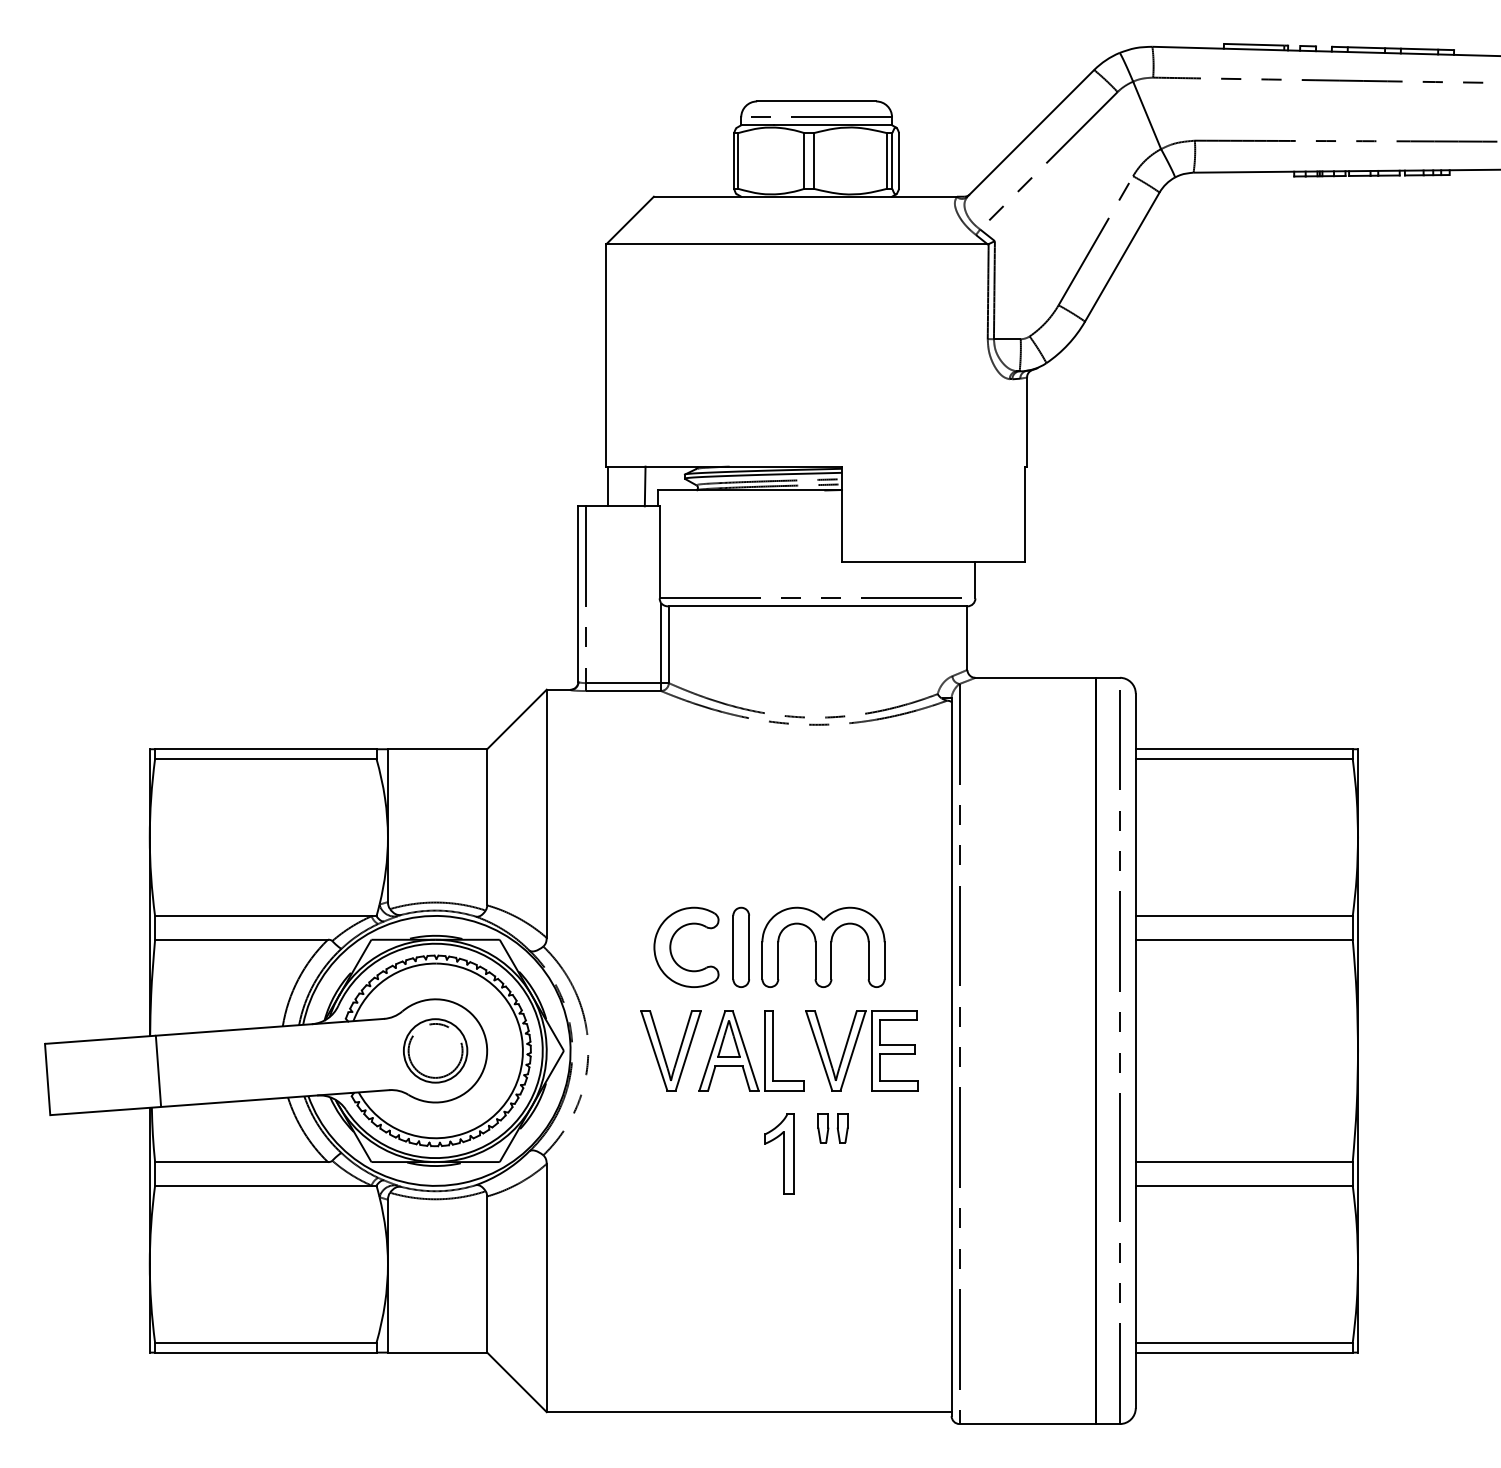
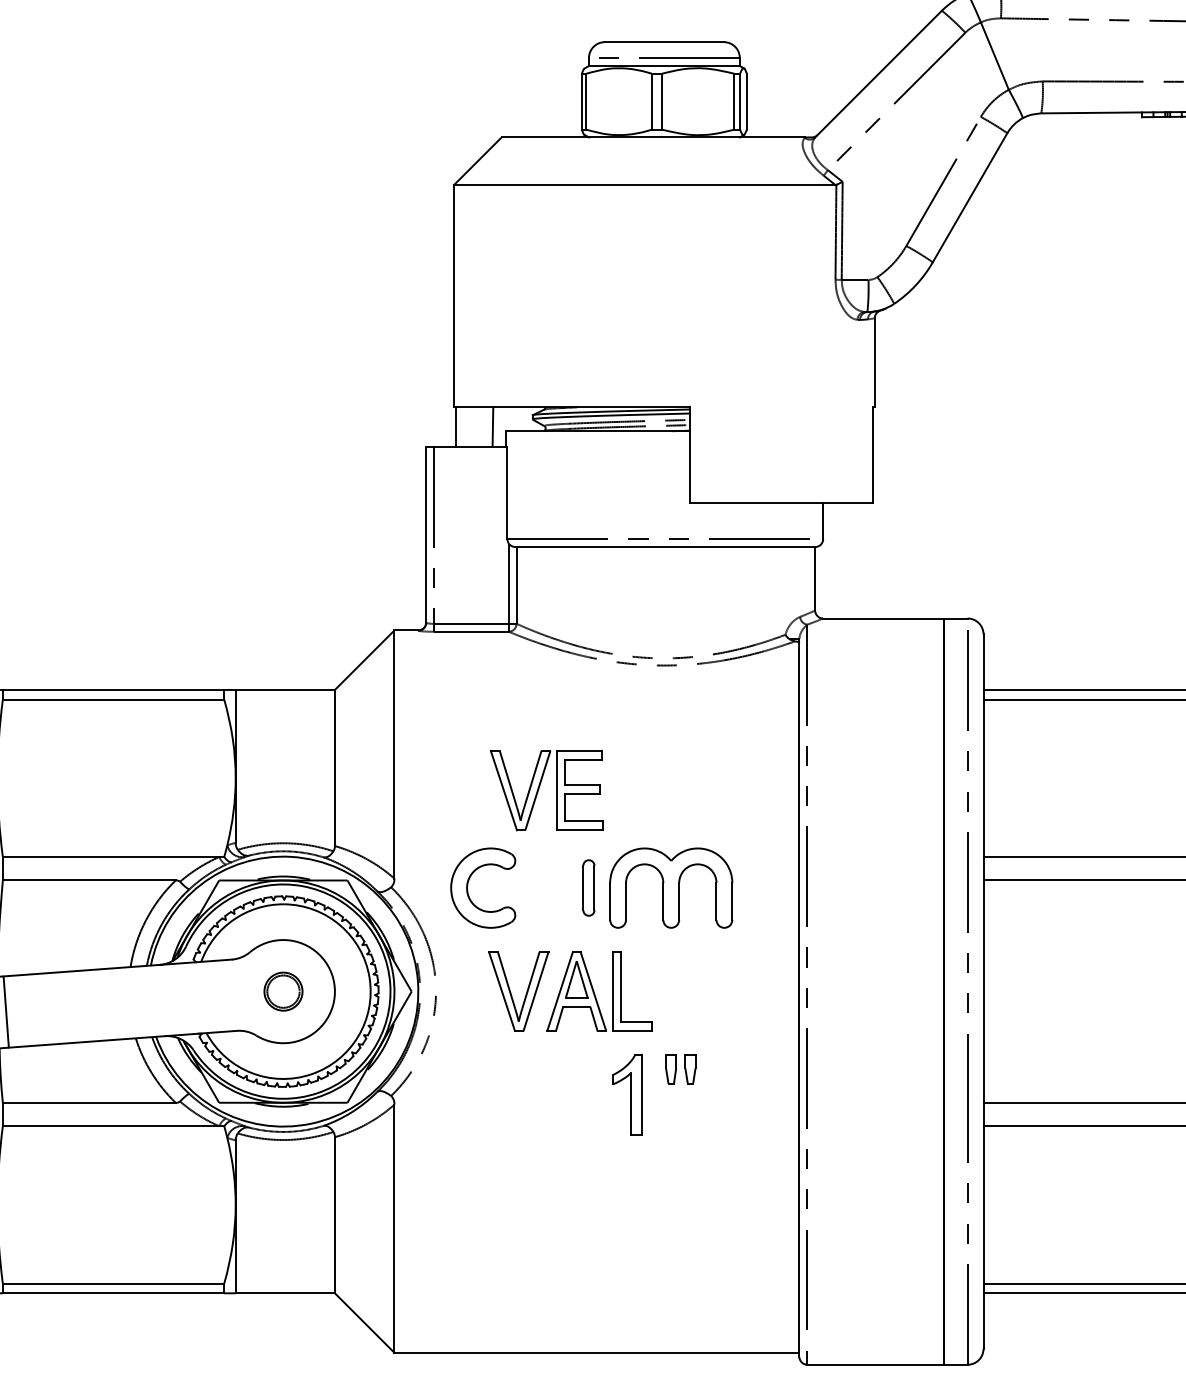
part: (671, 946) -> (468, 887), moved
part: (740, 946) -> (588, 887), size x0.7
part: (855, 1047) -> (540, 787), moved
part: (435, 1050) -> (283, 991), size x0.6

